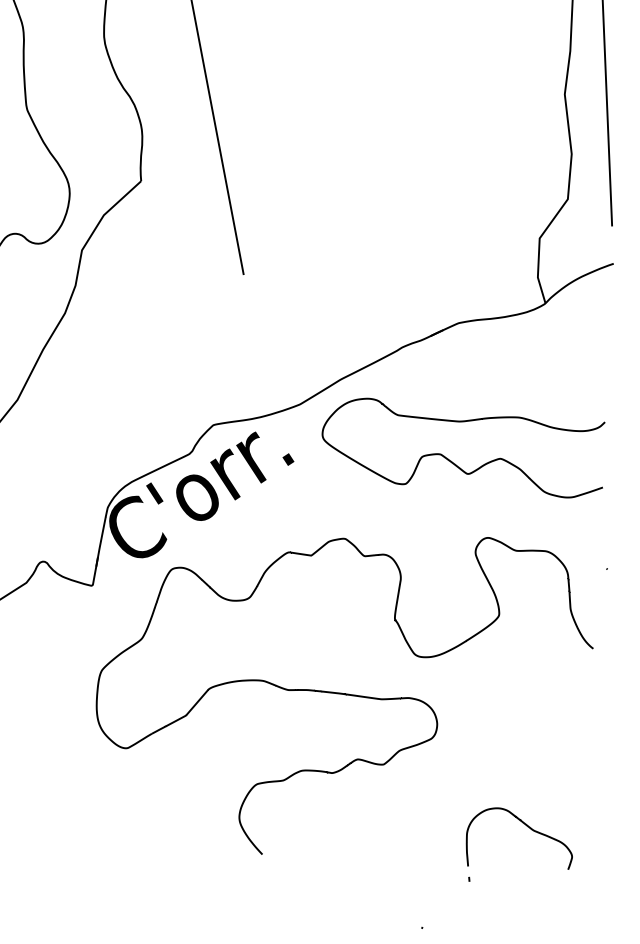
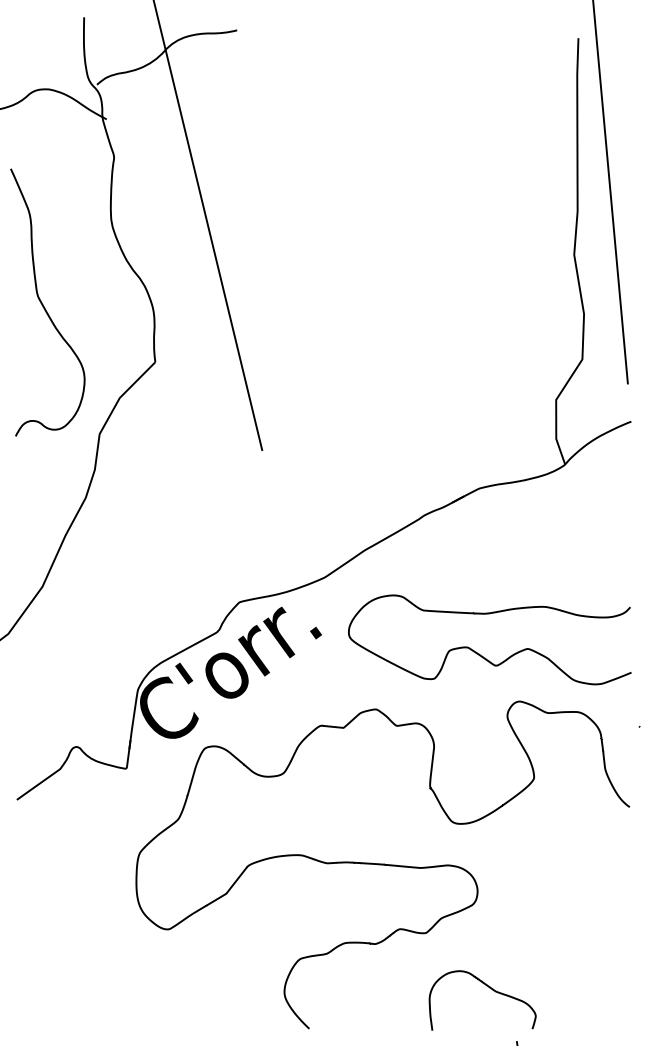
curve: (452, 460) -> (479, 653), moved
curve: (527, 827) -> (489, 988), moved

